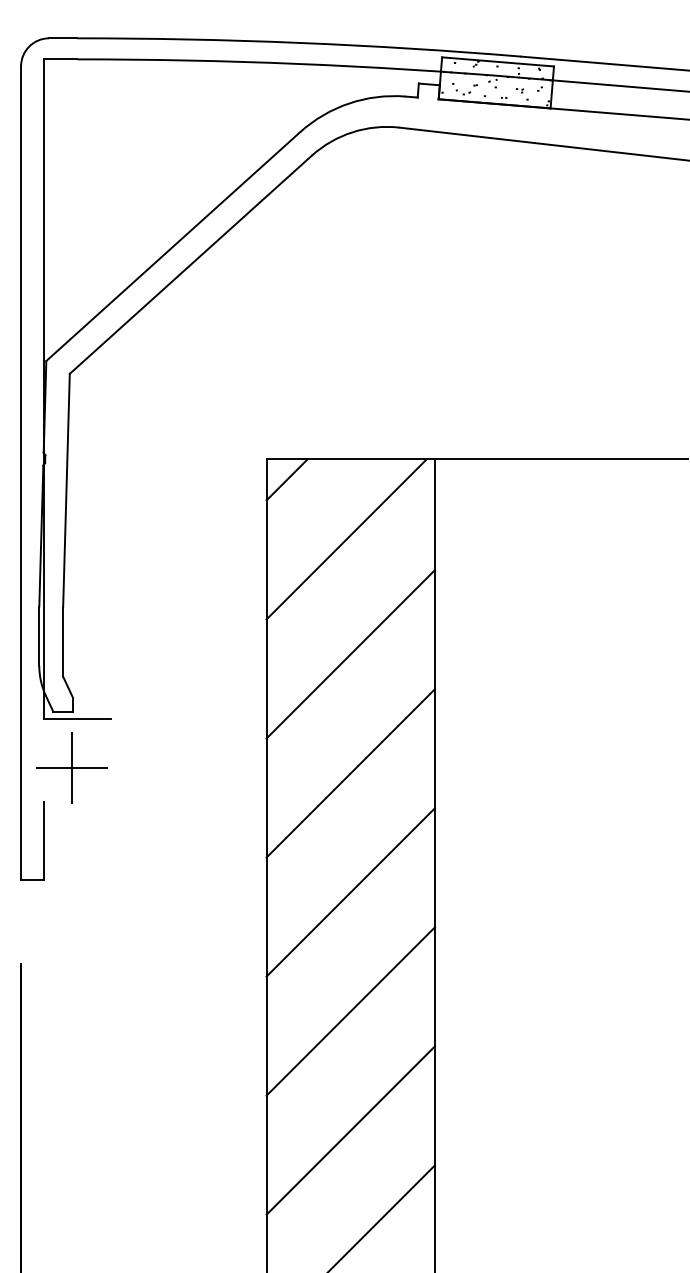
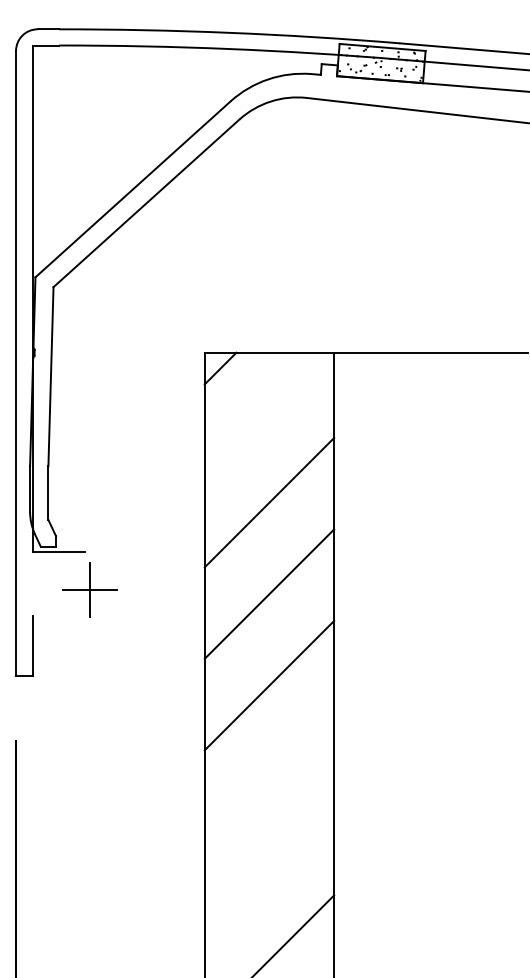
line: (345, 538) -> (265, 413), removed
part: (71, 767) -> (89, 589), moved
line: (350, 1010) -> (269, 776), removed
line: (350, 1130) -> (269, 868), removed

